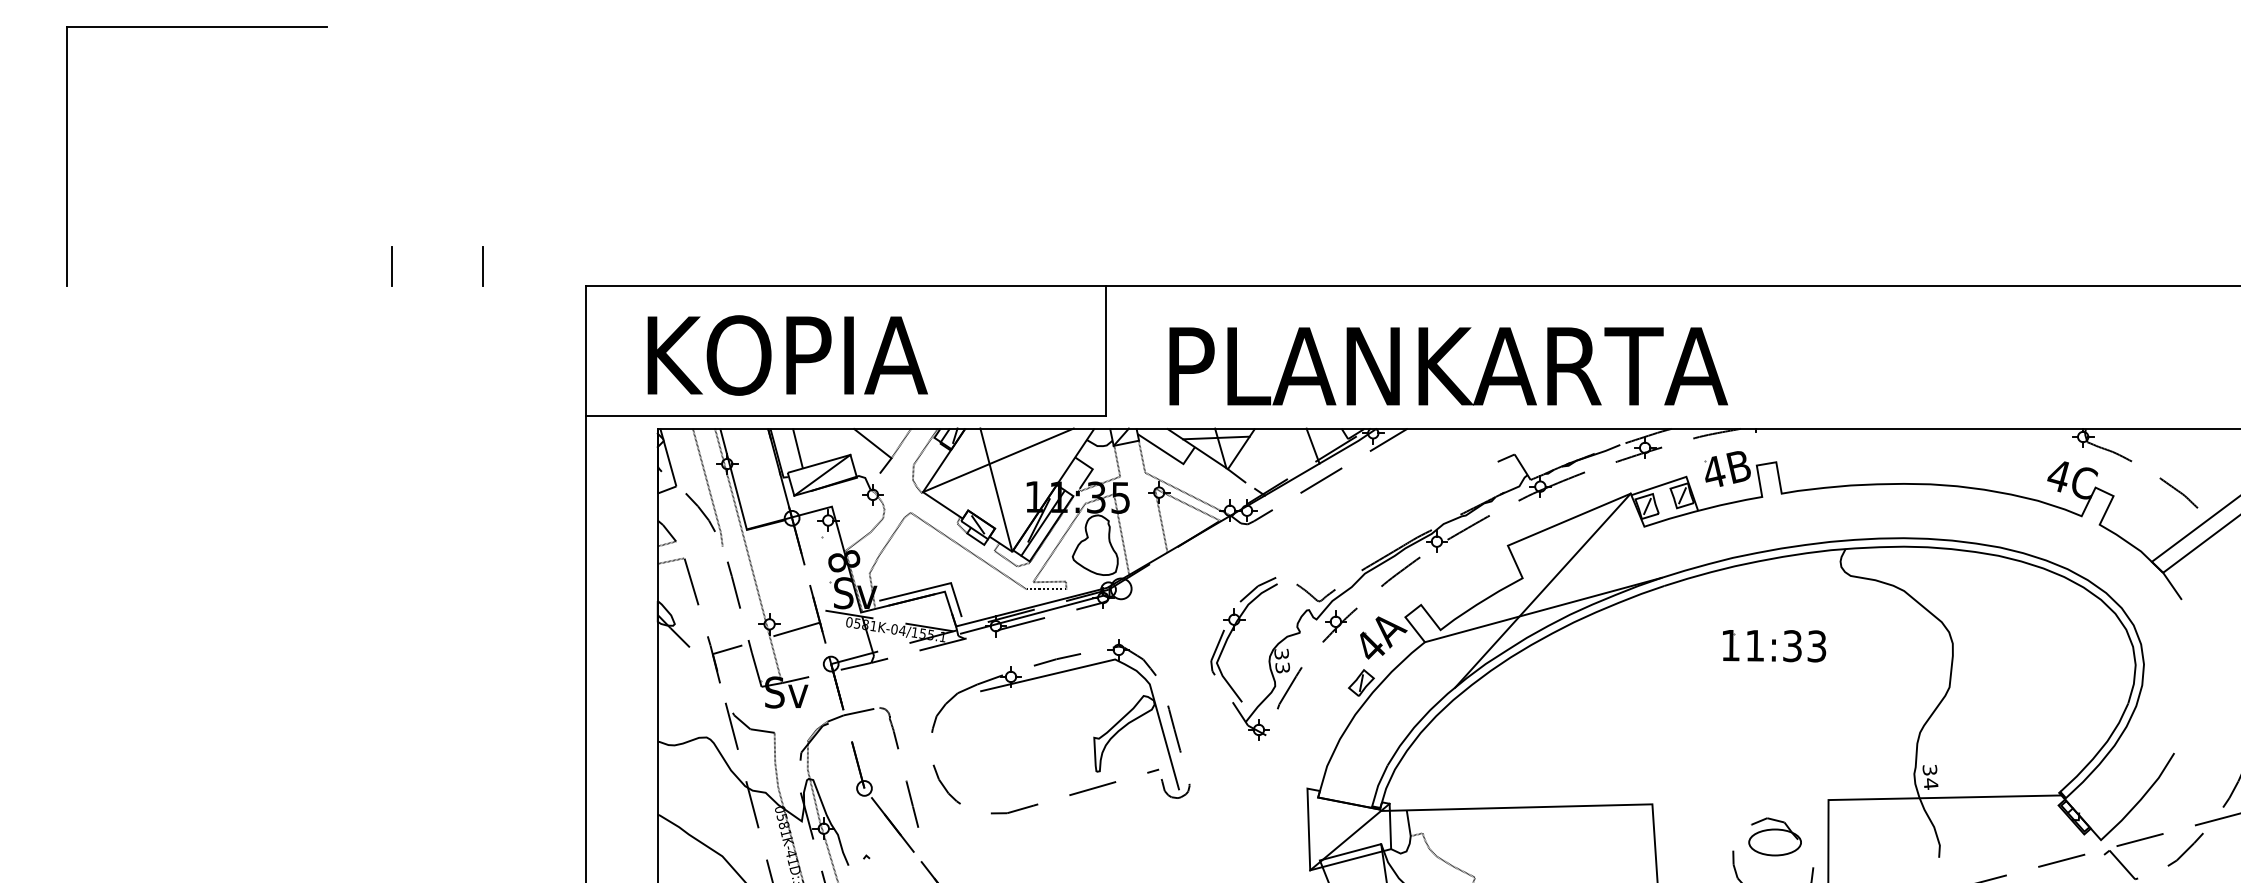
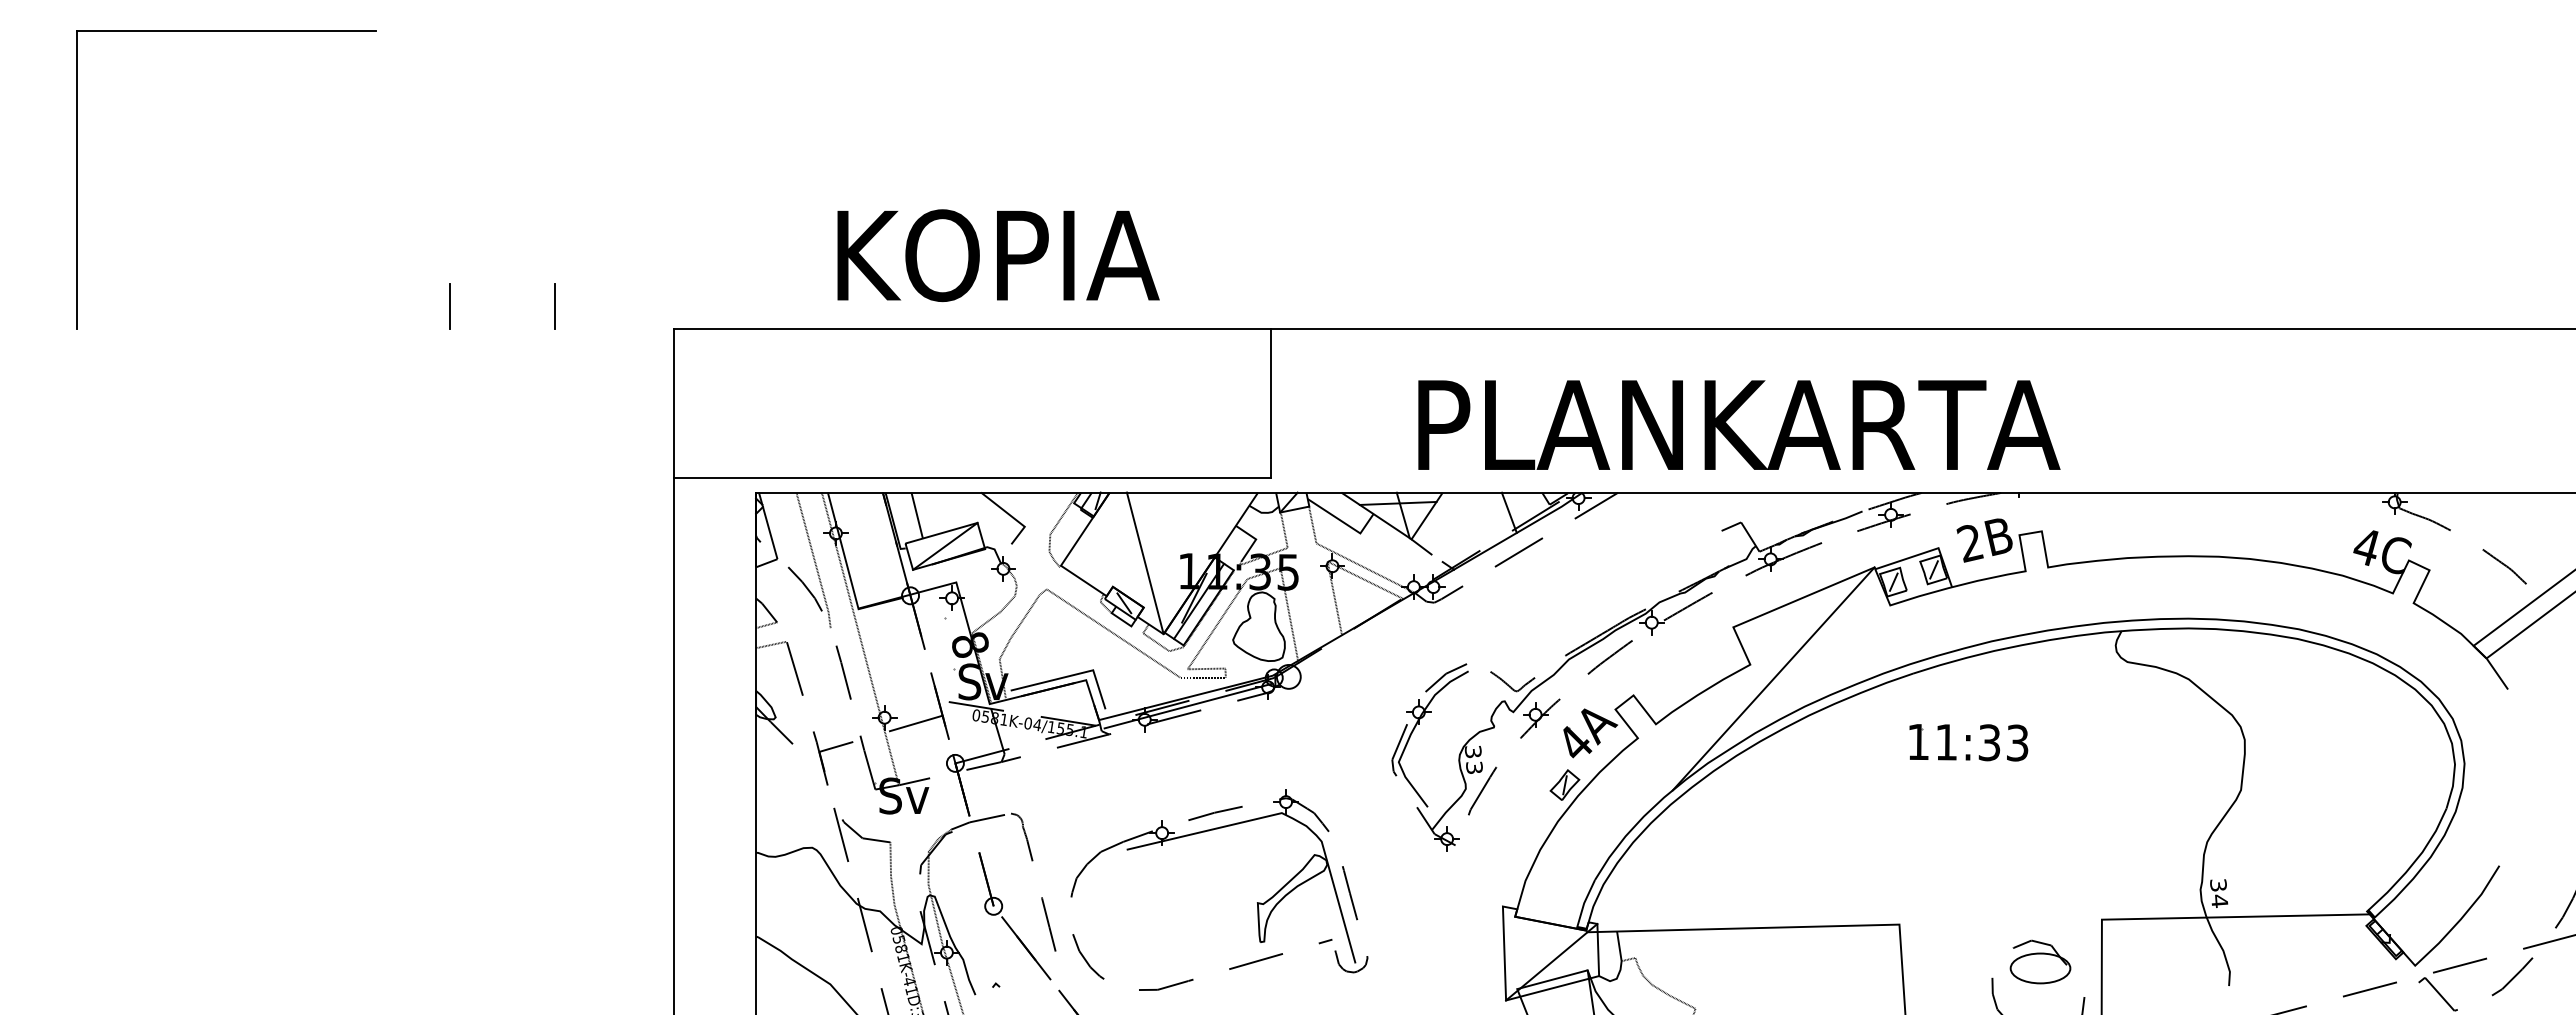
text: (787, 355) -> (998, 255), moved
text: (1448, 365) -> (1739, 424), moved
line: (900, 443) -> (1035, 509), removed
line: (998, 459) -> (1147, 528), removed
text: (1713, 472) -> (1969, 543), 4B -> 2B
line: (1542, 610) -> (1773, 701), removed
part: (1774, 645) -> (1968, 742), moved
part: (1093, 737) -> (1257, 902), moved

